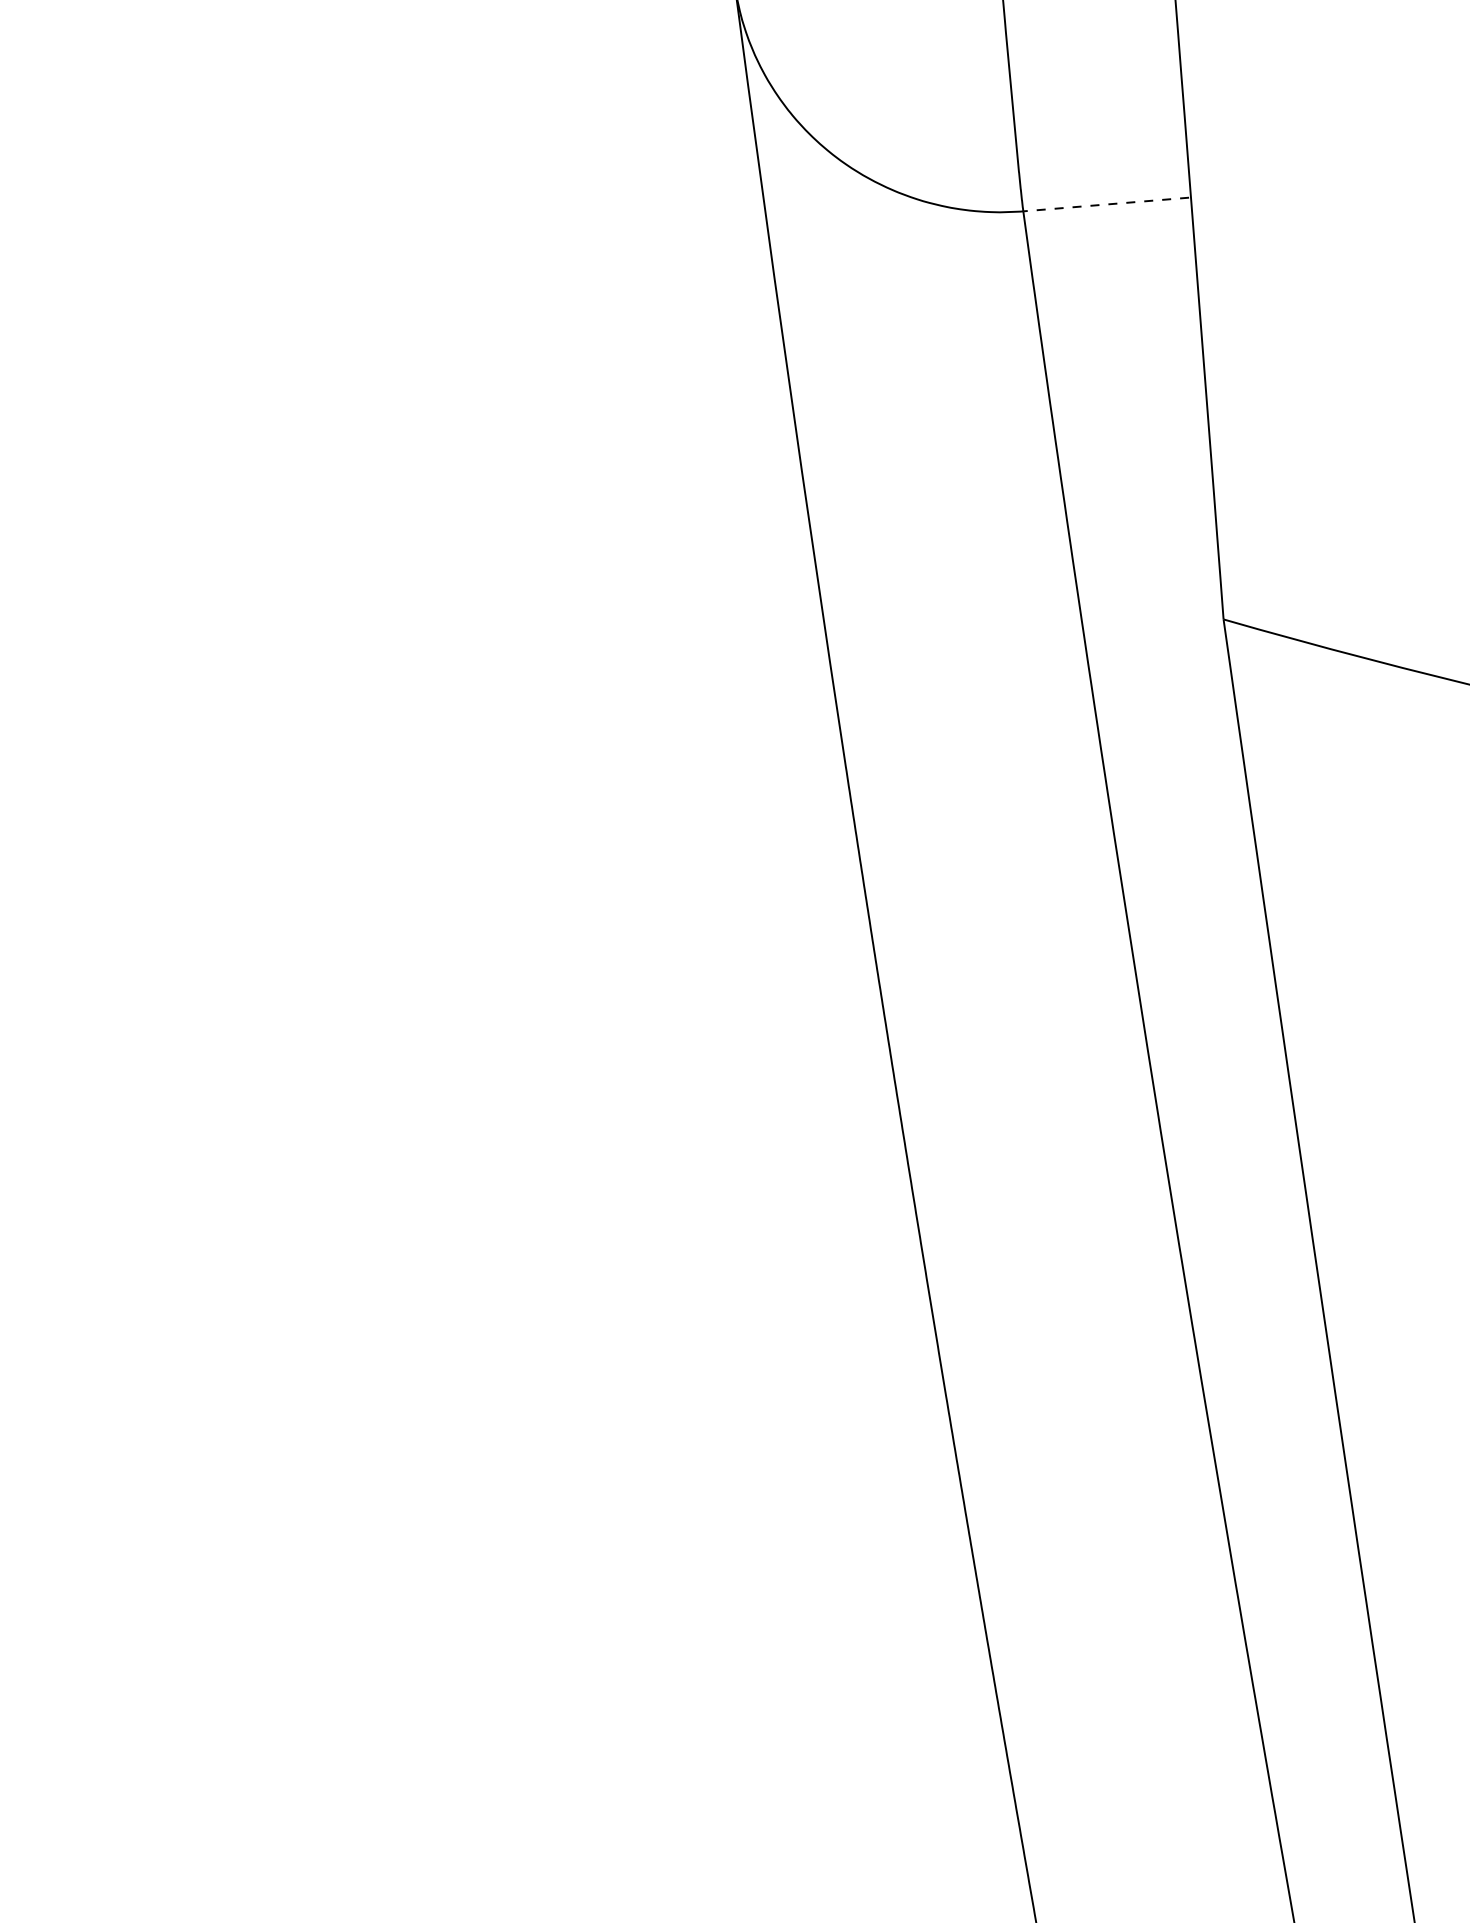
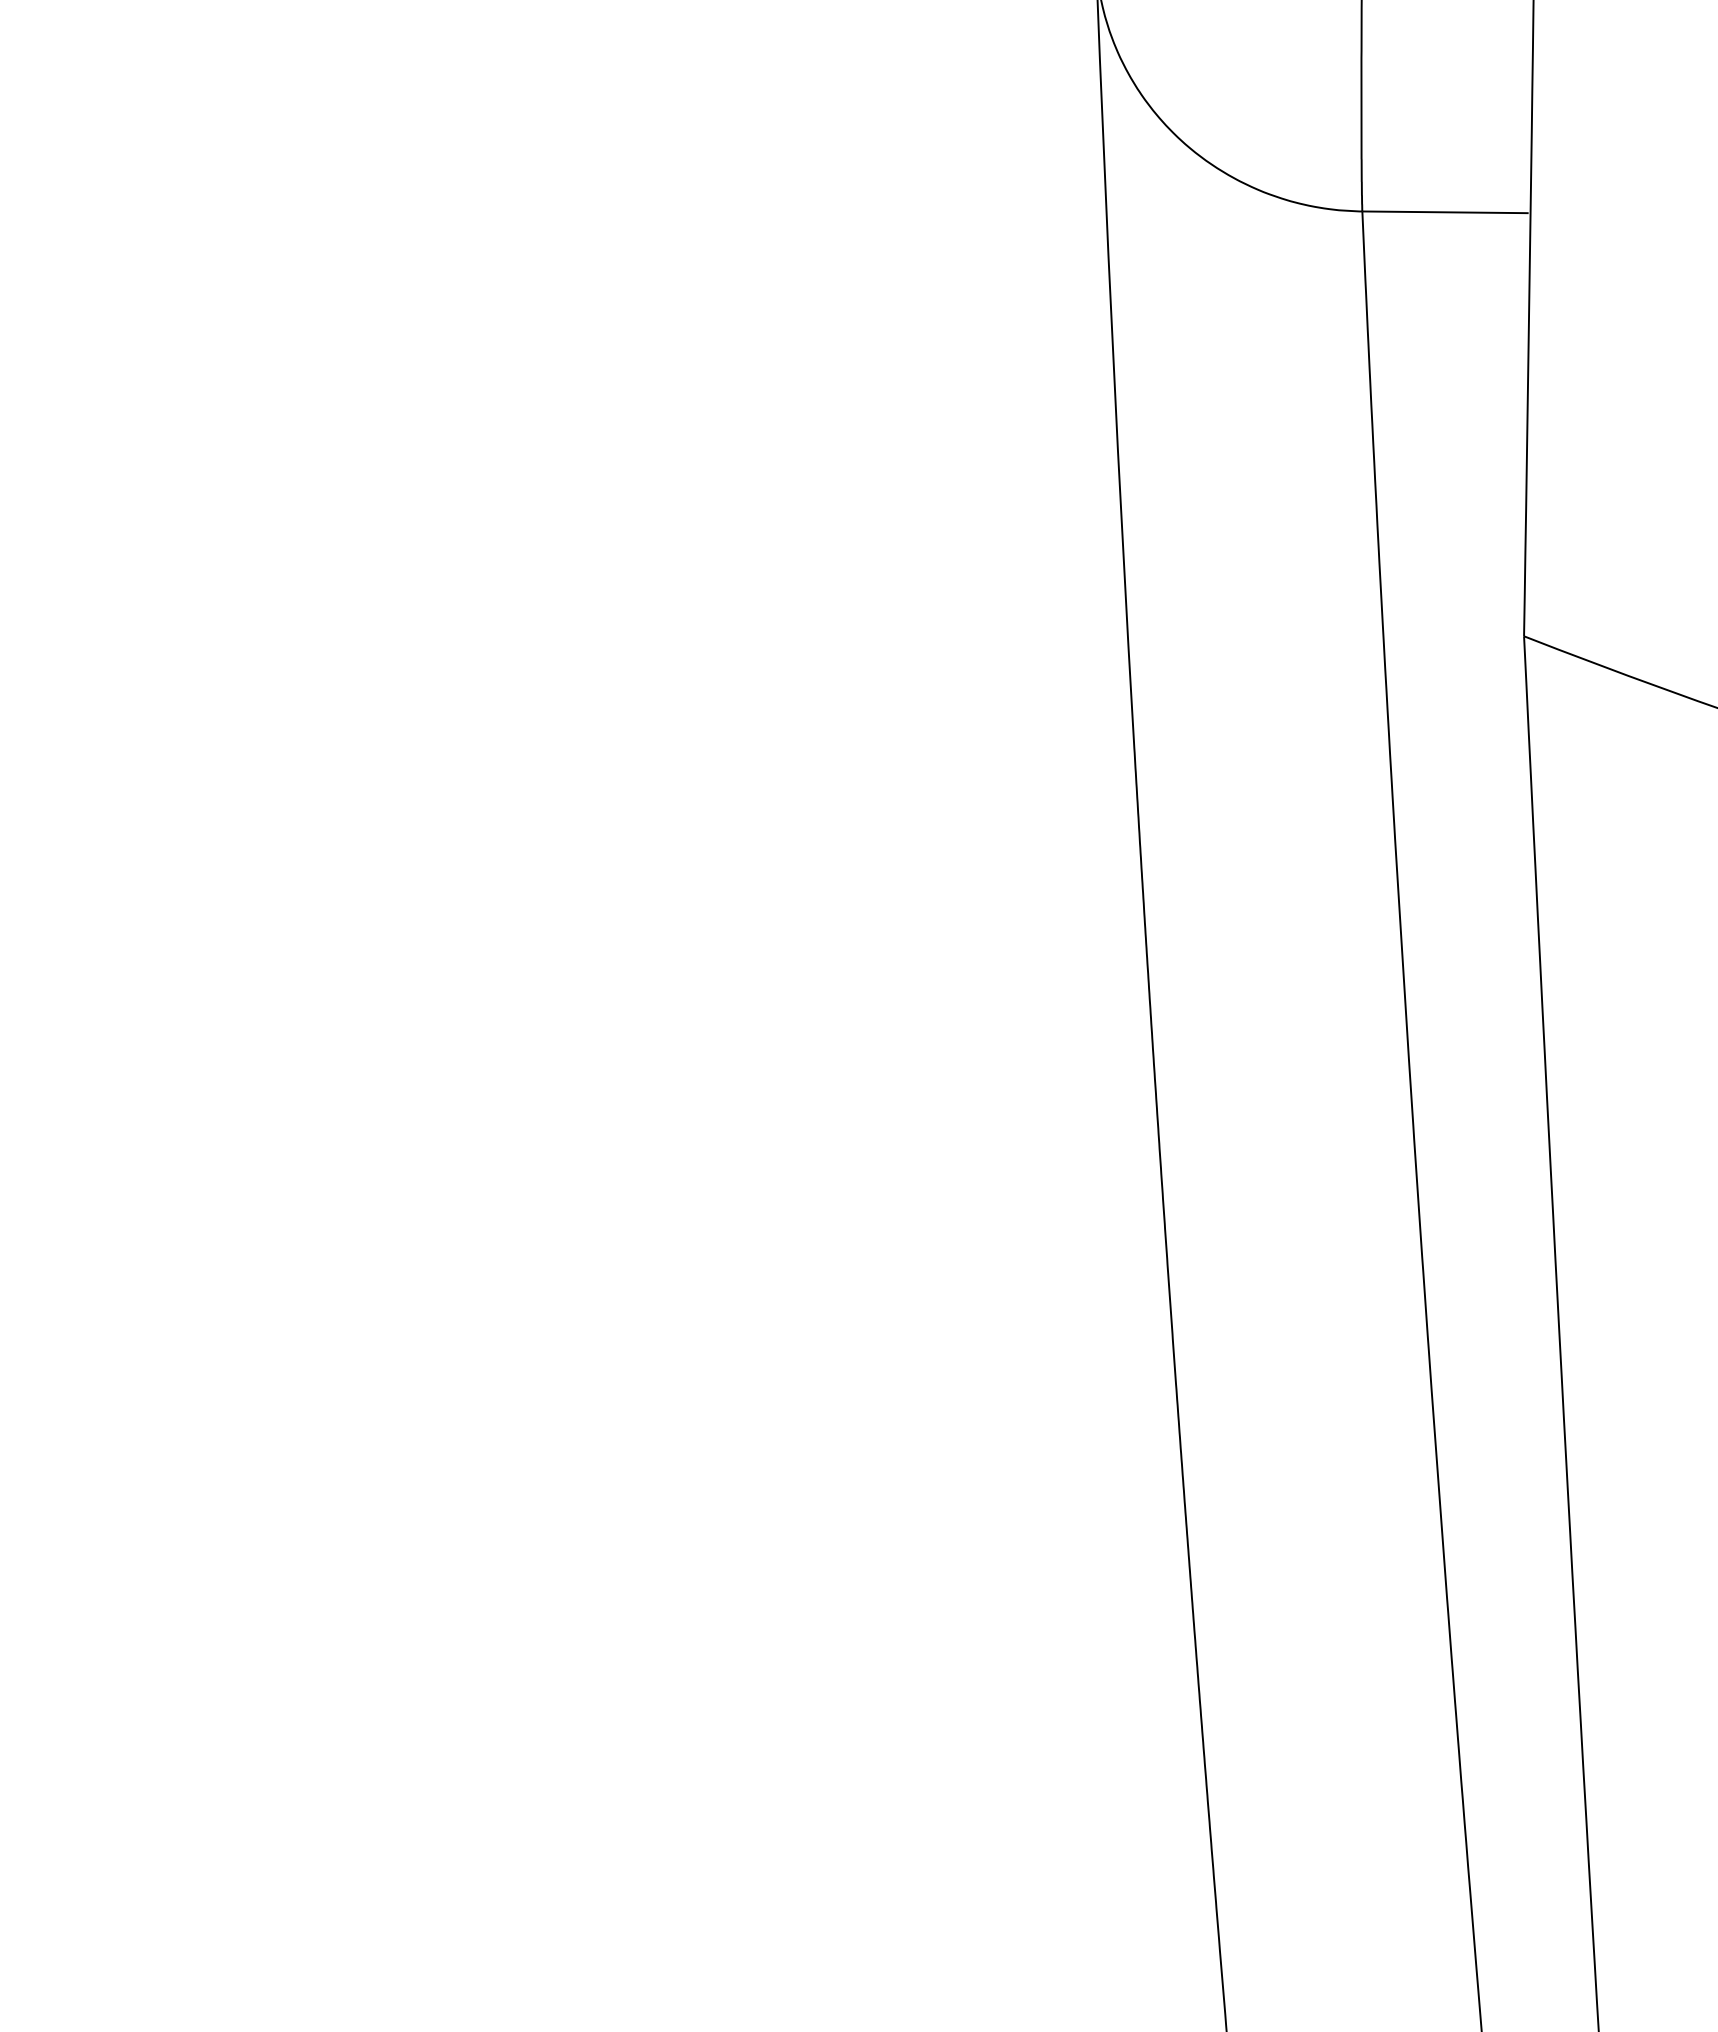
line: (1106, 204) -> (1445, 212), dashed -> solid

